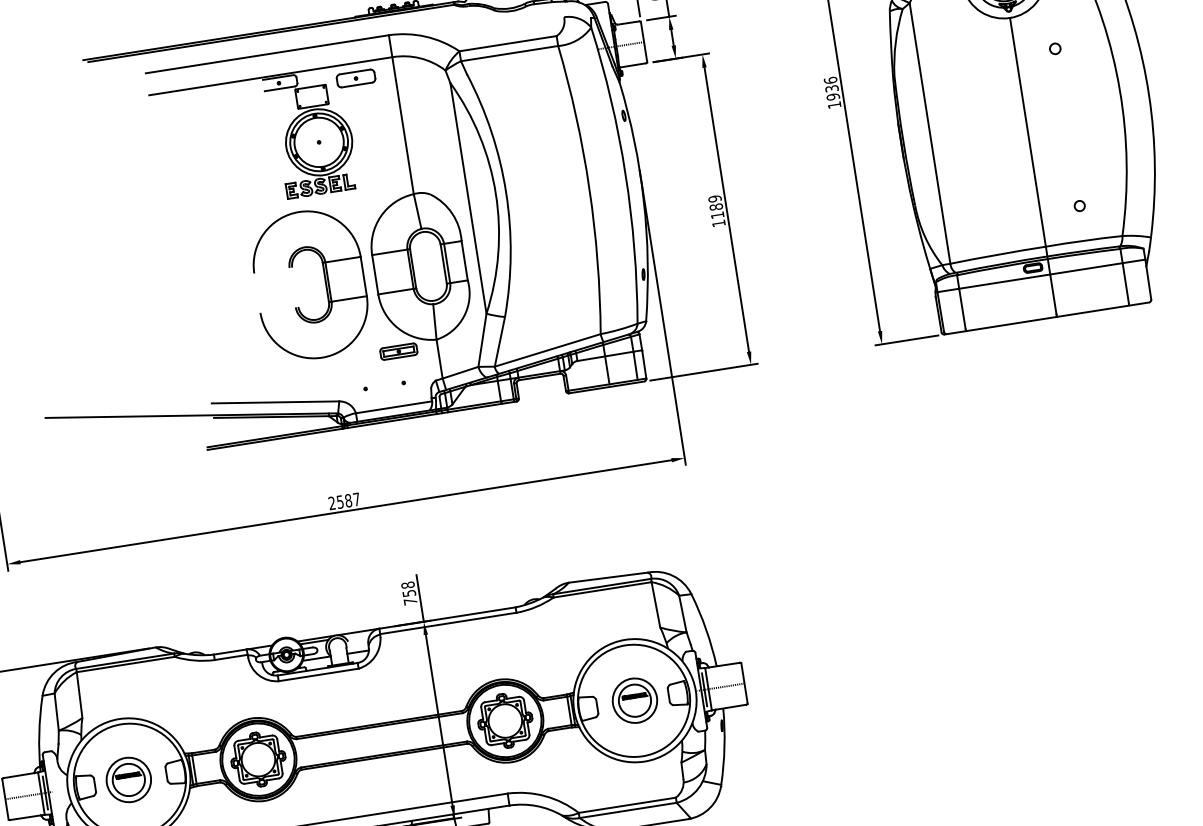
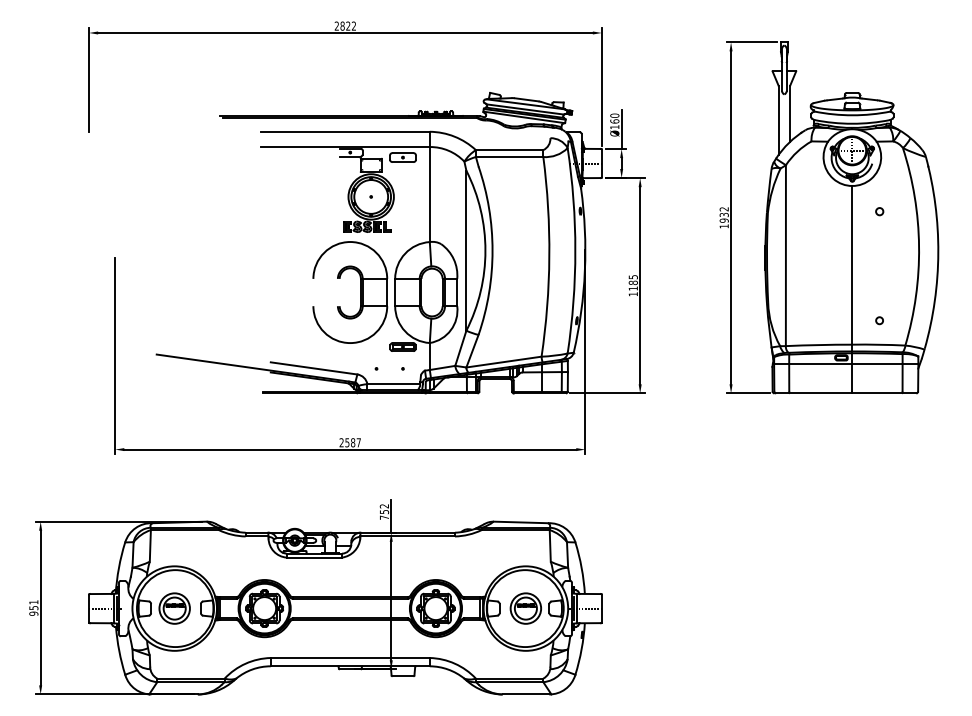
text: (829, 80) -> (723, 209), 1936 -> 1932
text: (713, 199) -> (632, 277), 1189 -> 1185
text: (408, 585) -> (384, 506), 758 -> 752

